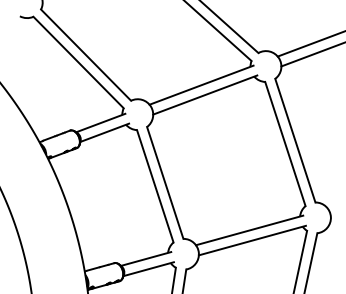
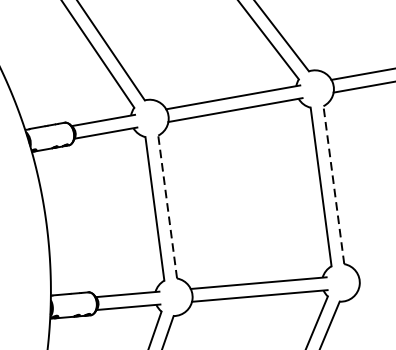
line: (295, 140) -> (334, 184), solid -> dashed
line: (165, 182) -> (168, 206), solid -> dashed

